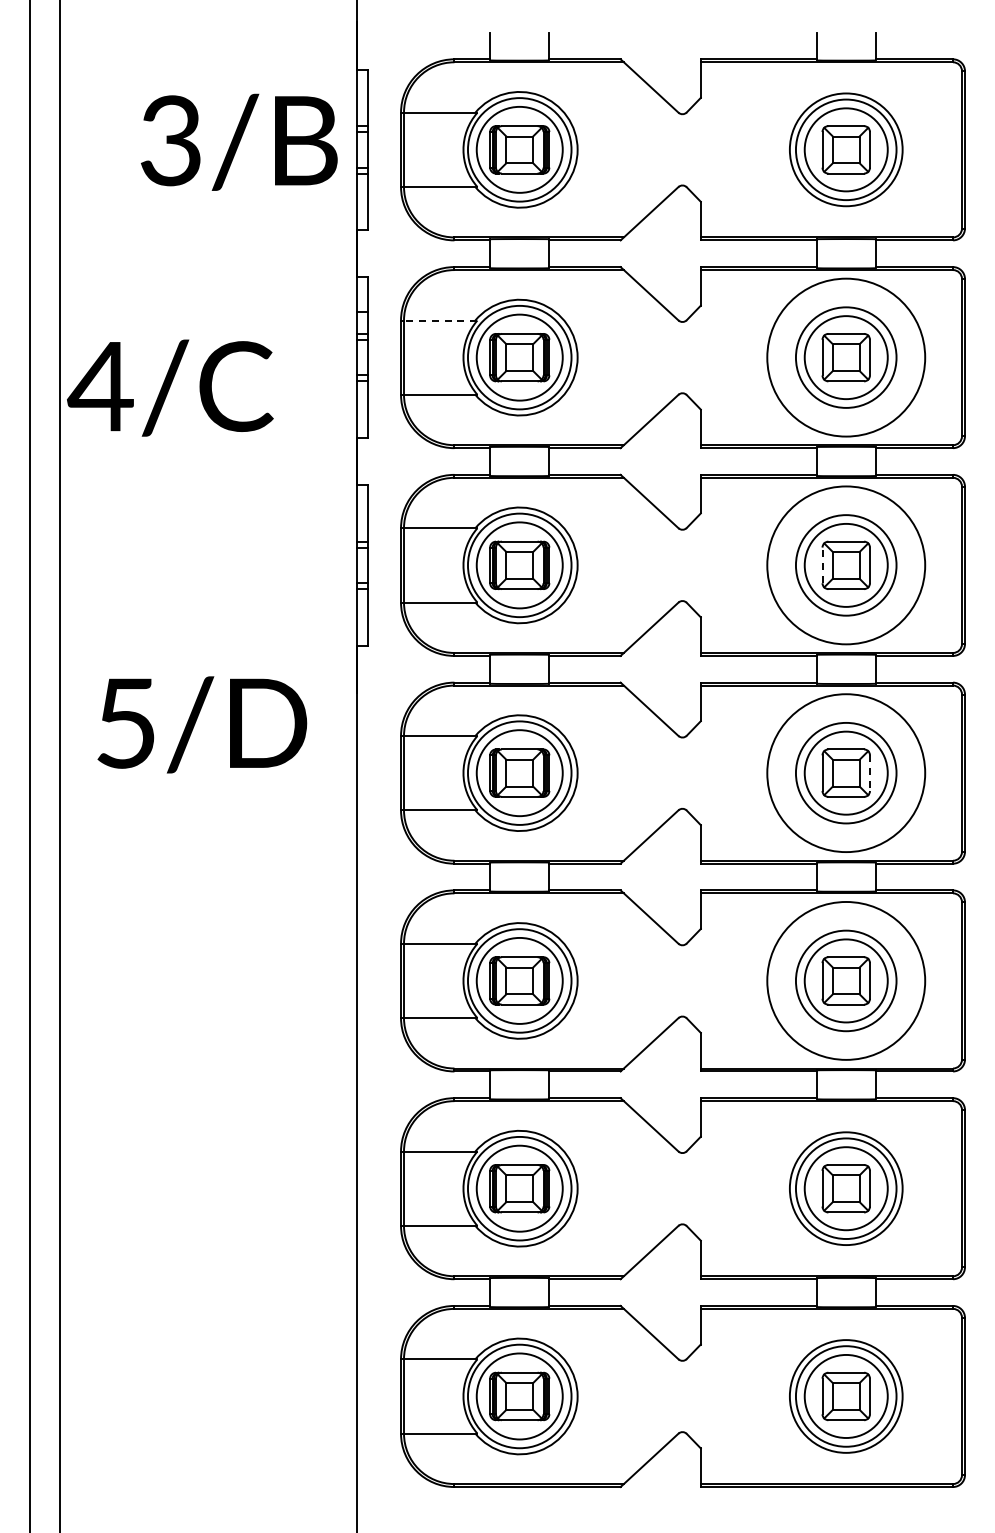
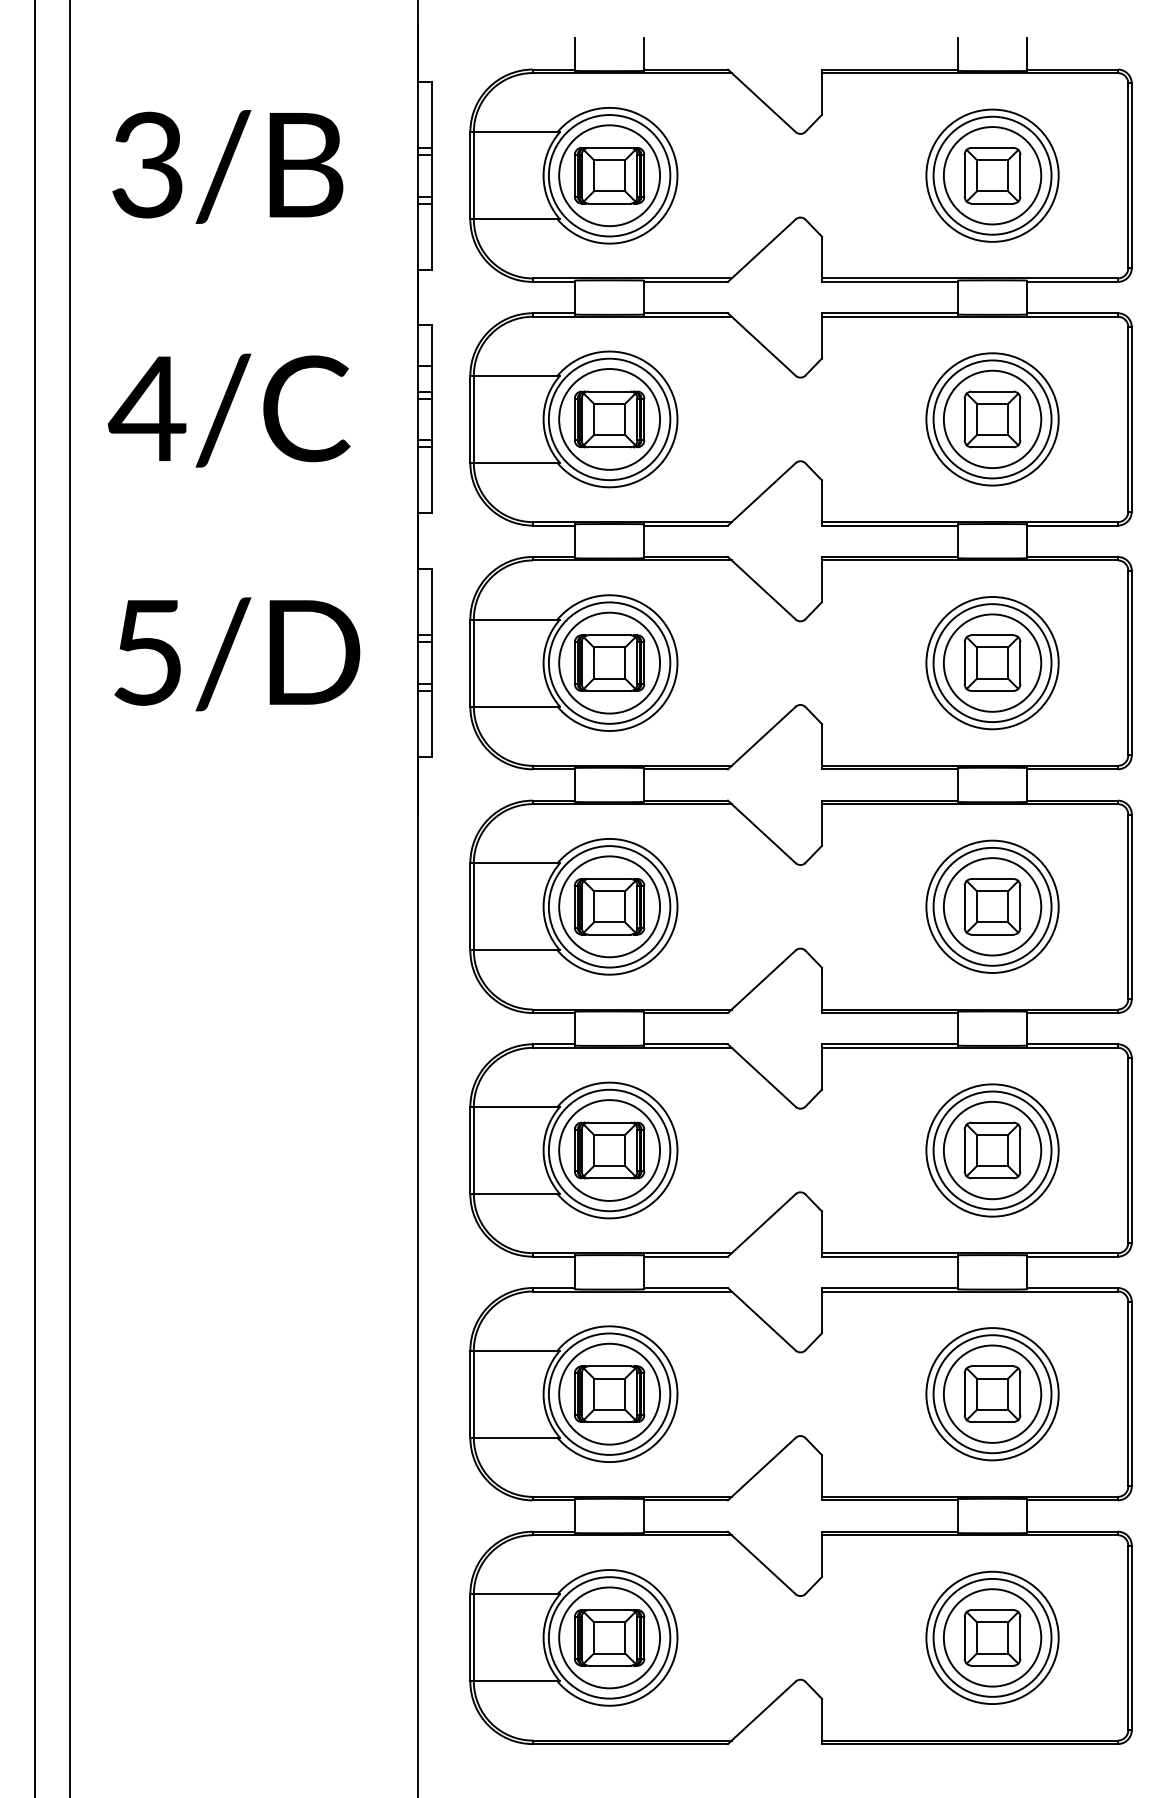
text: (239, 141) -> (228, 165), moved
line: (440, 320) -> (516, 375), dashed -> solid
circle: (845, 357) -> (991, 419), size x0.71
text: (170, 387) -> (229, 409), moved
line: (822, 565) -> (964, 663), dashed -> solid
circle: (845, 565) -> (991, 663), size x0.71
text: (202, 724) -> (237, 653), moved
circle: (845, 772) -> (991, 906), size x0.71
line: (869, 773) -> (1019, 907), dashed -> solid
circle: (845, 980) -> (991, 1150), size x0.71

